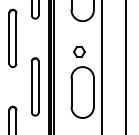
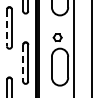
line: (8, 39) -> (6, 28), solid -> dashed
line: (32, 87) -> (23, 63), solid -> dashed

